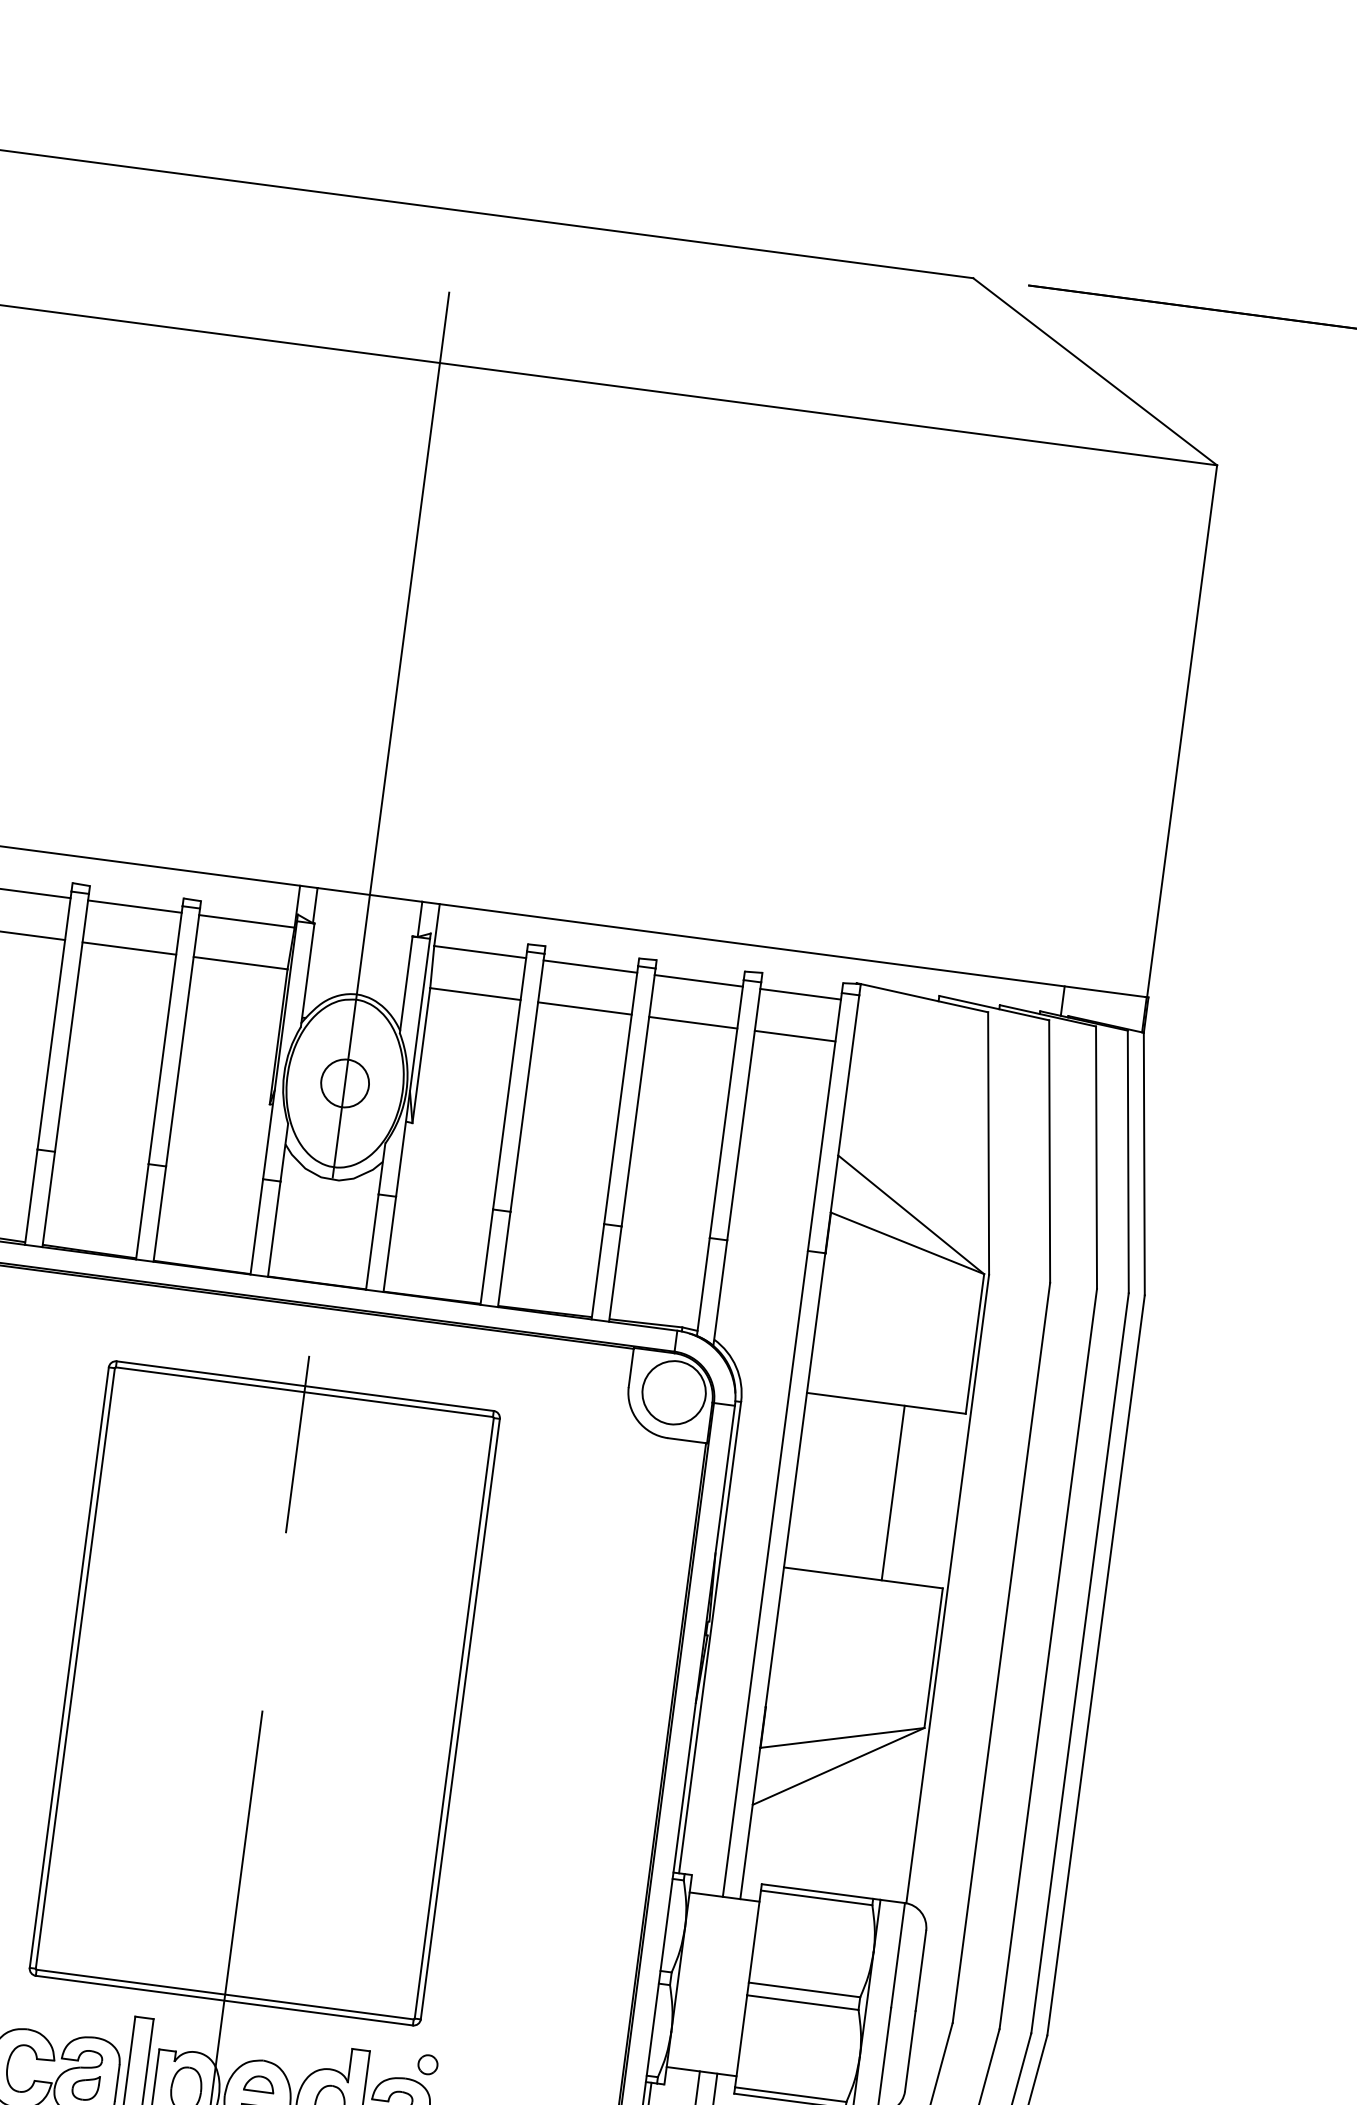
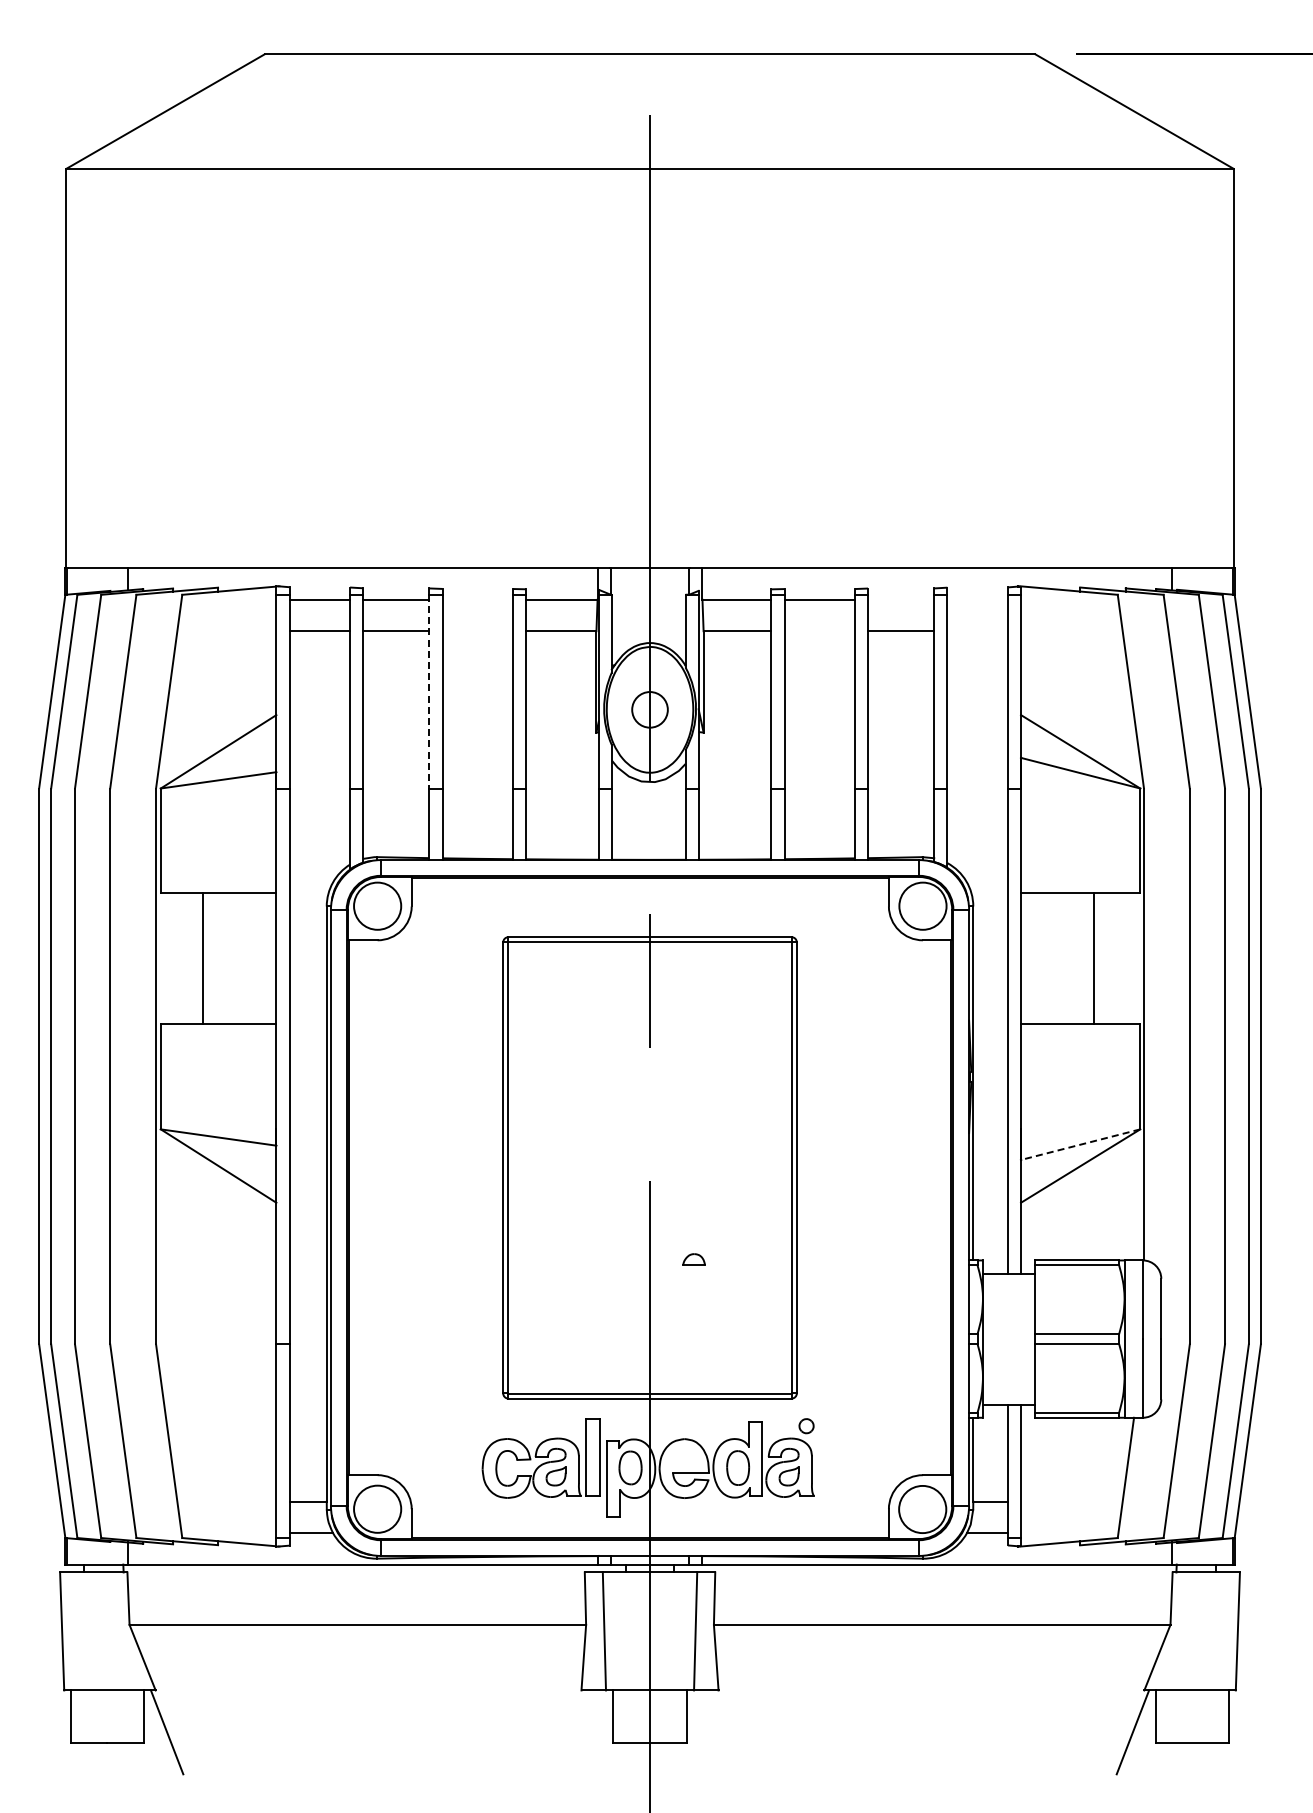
line: (134, 906) -> (477, 599), removed
line: (129, 948) -> (477, 631), removed
line: (699, 980) -> (901, 599), removed
line: (800, 993) -> (977, 599), removed
line: (584, 1008) -> (819, 631), removed
line: (54, 1020) -> (429, 691), solid -> dashed
line: (794, 1036) -> (977, 631), removed
line: (842, 1737) -> (1080, 1144), solid -> dashed
part: (258, 2083) -> (693, 1259), moved

